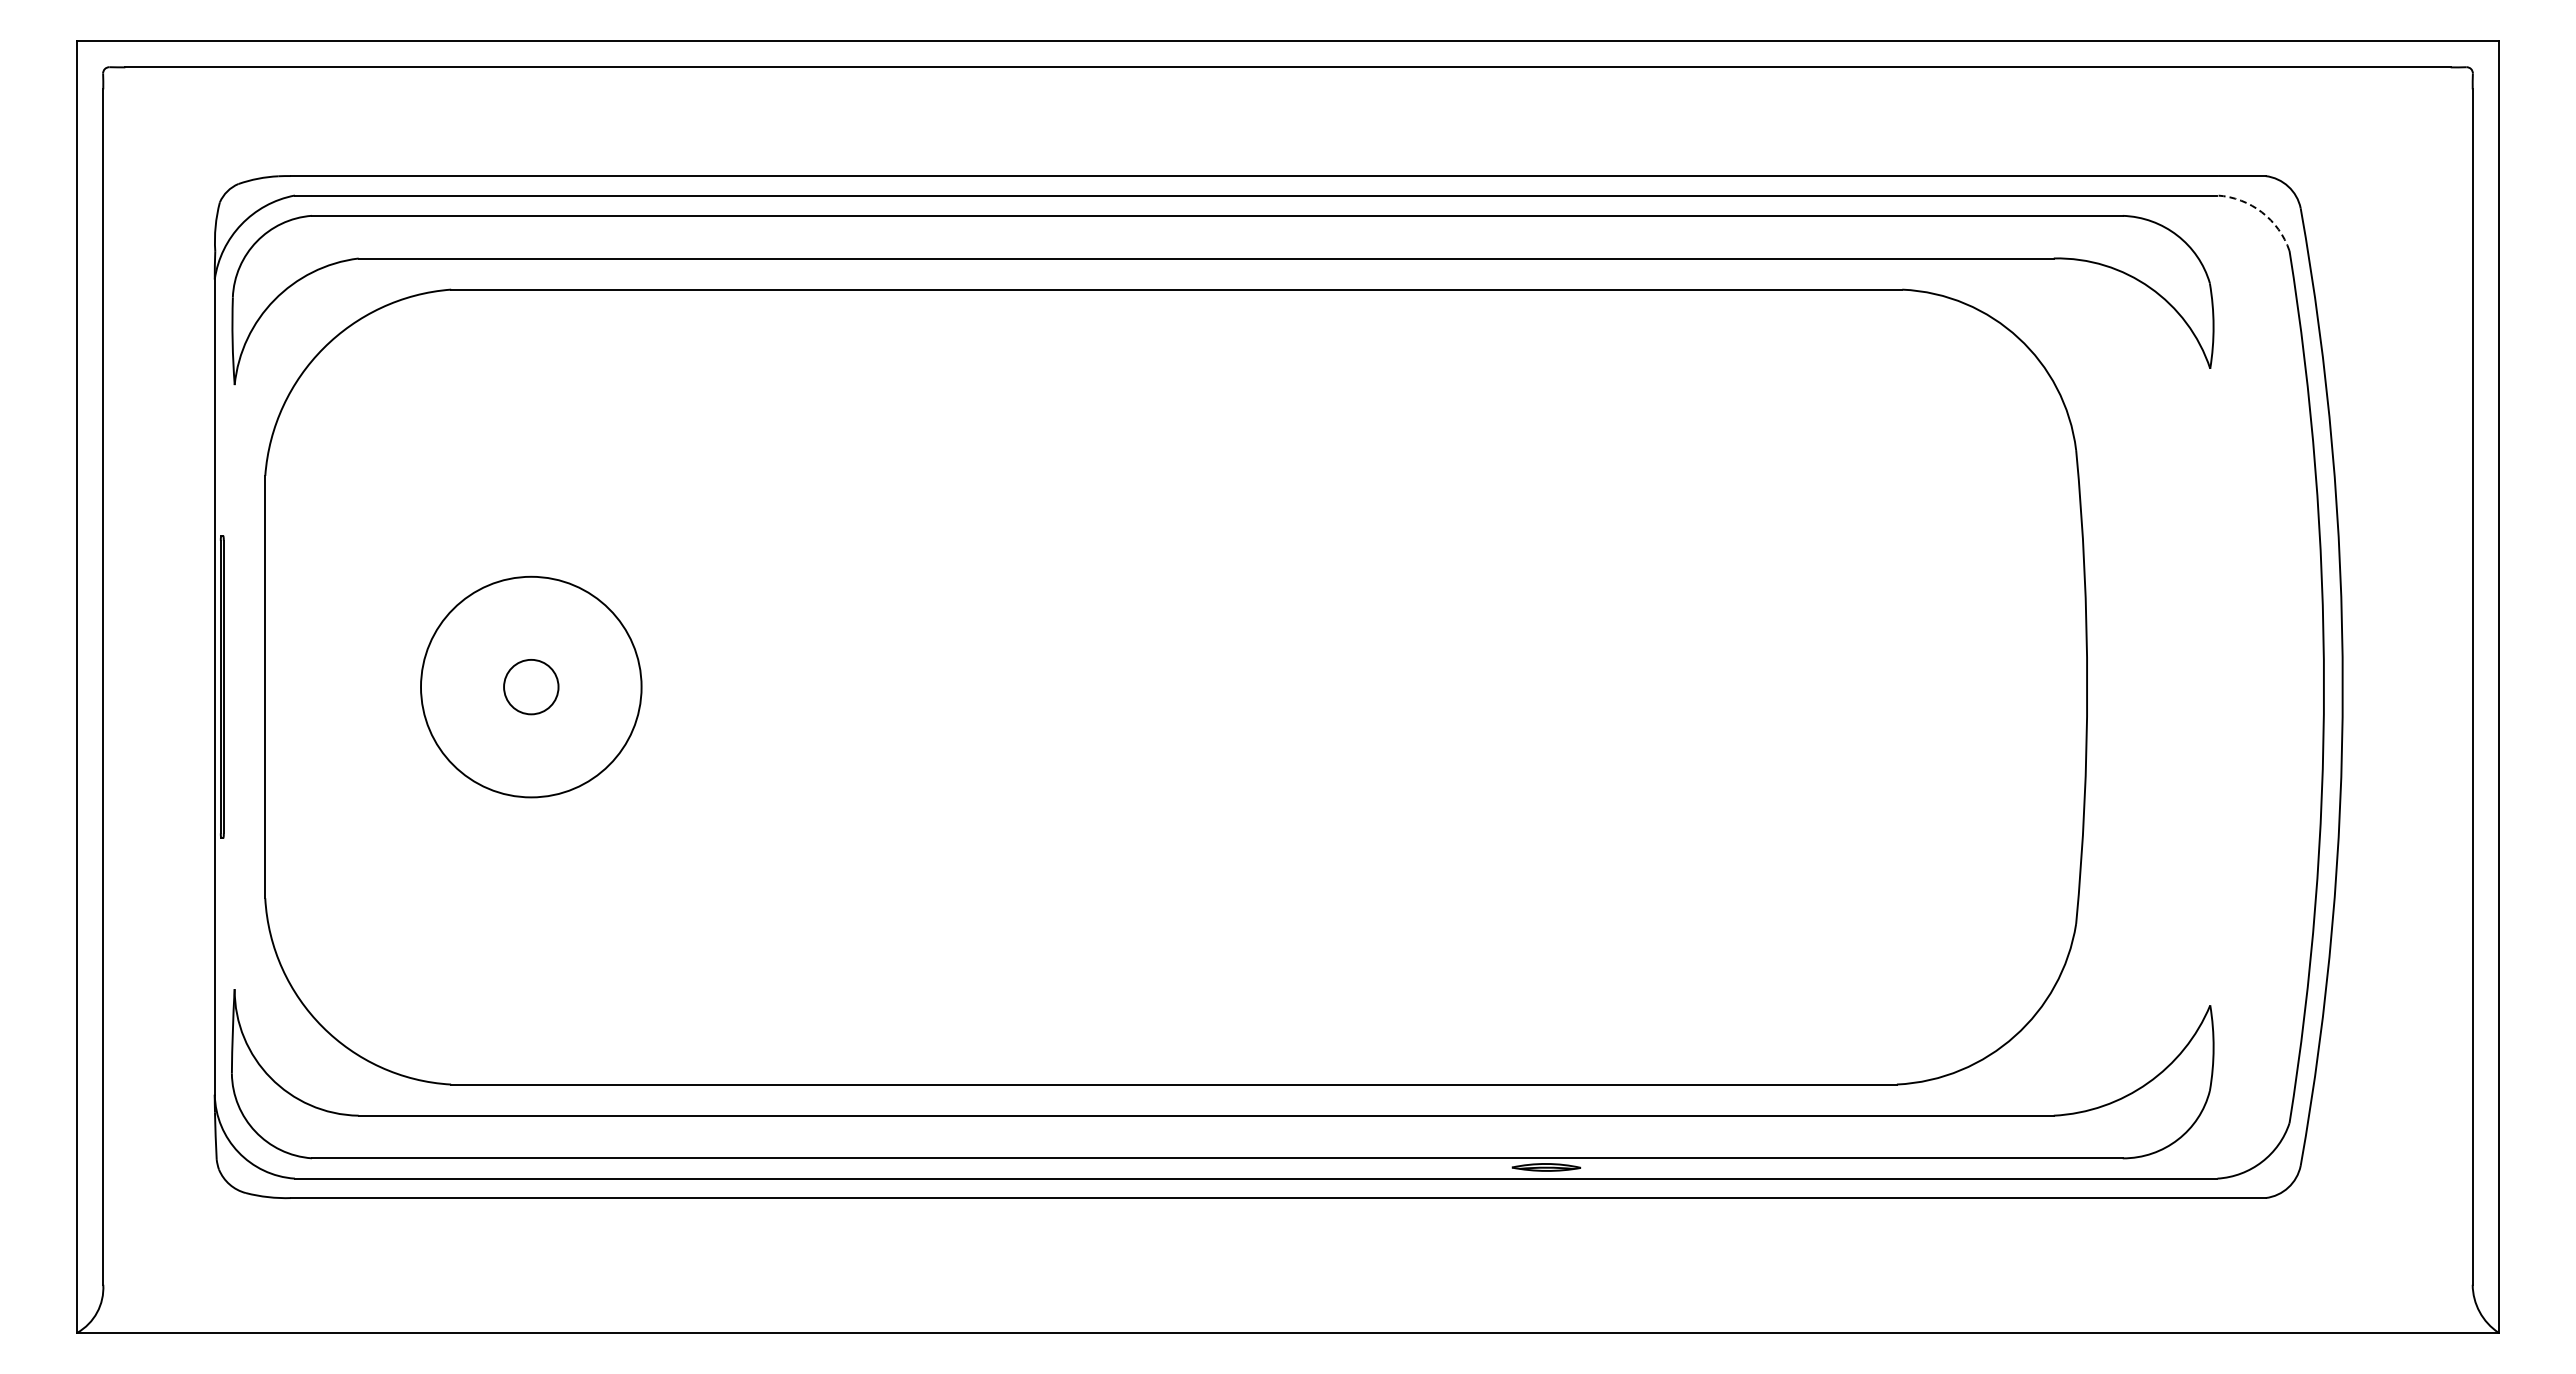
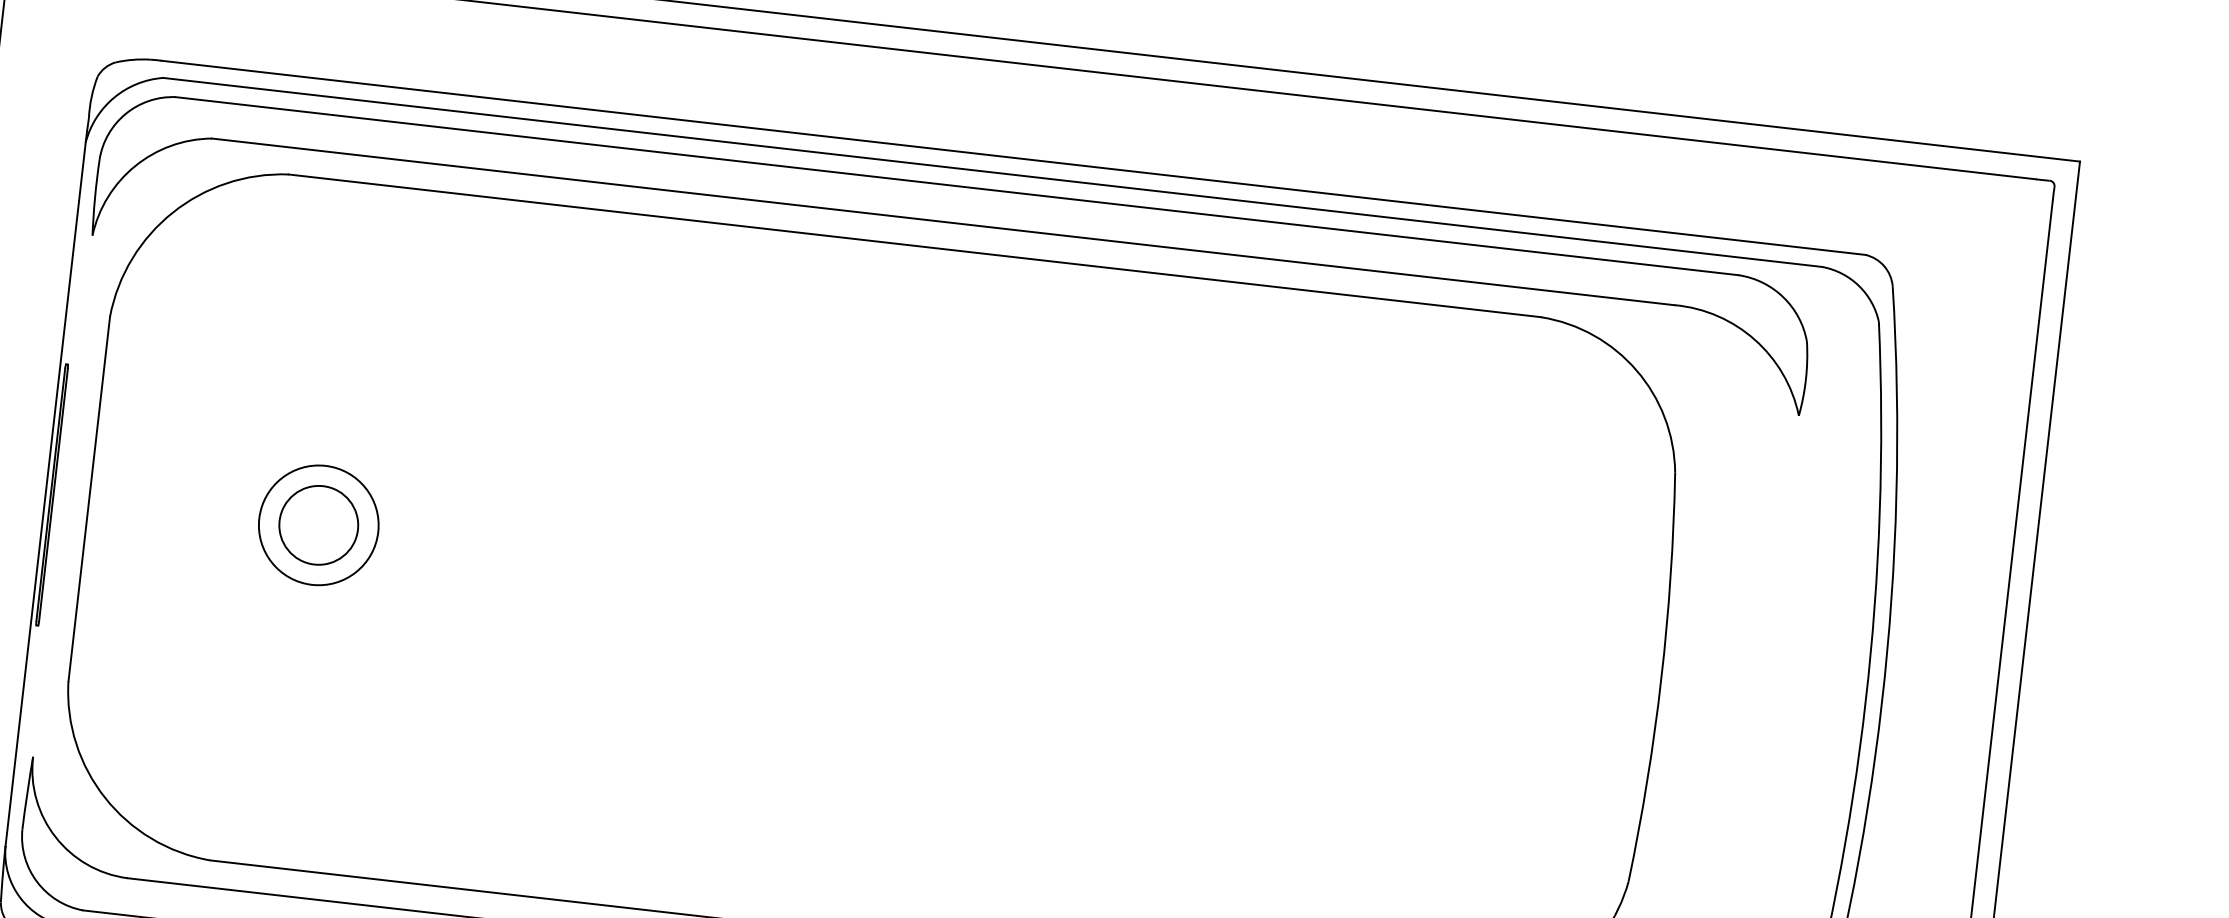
arc: (2261, 212) -> (1858, 285), dashed -> solid
circle: (530, 686) -> (318, 524), size x1.67
circle: (531, 687) -> (318, 525), size x0.62

